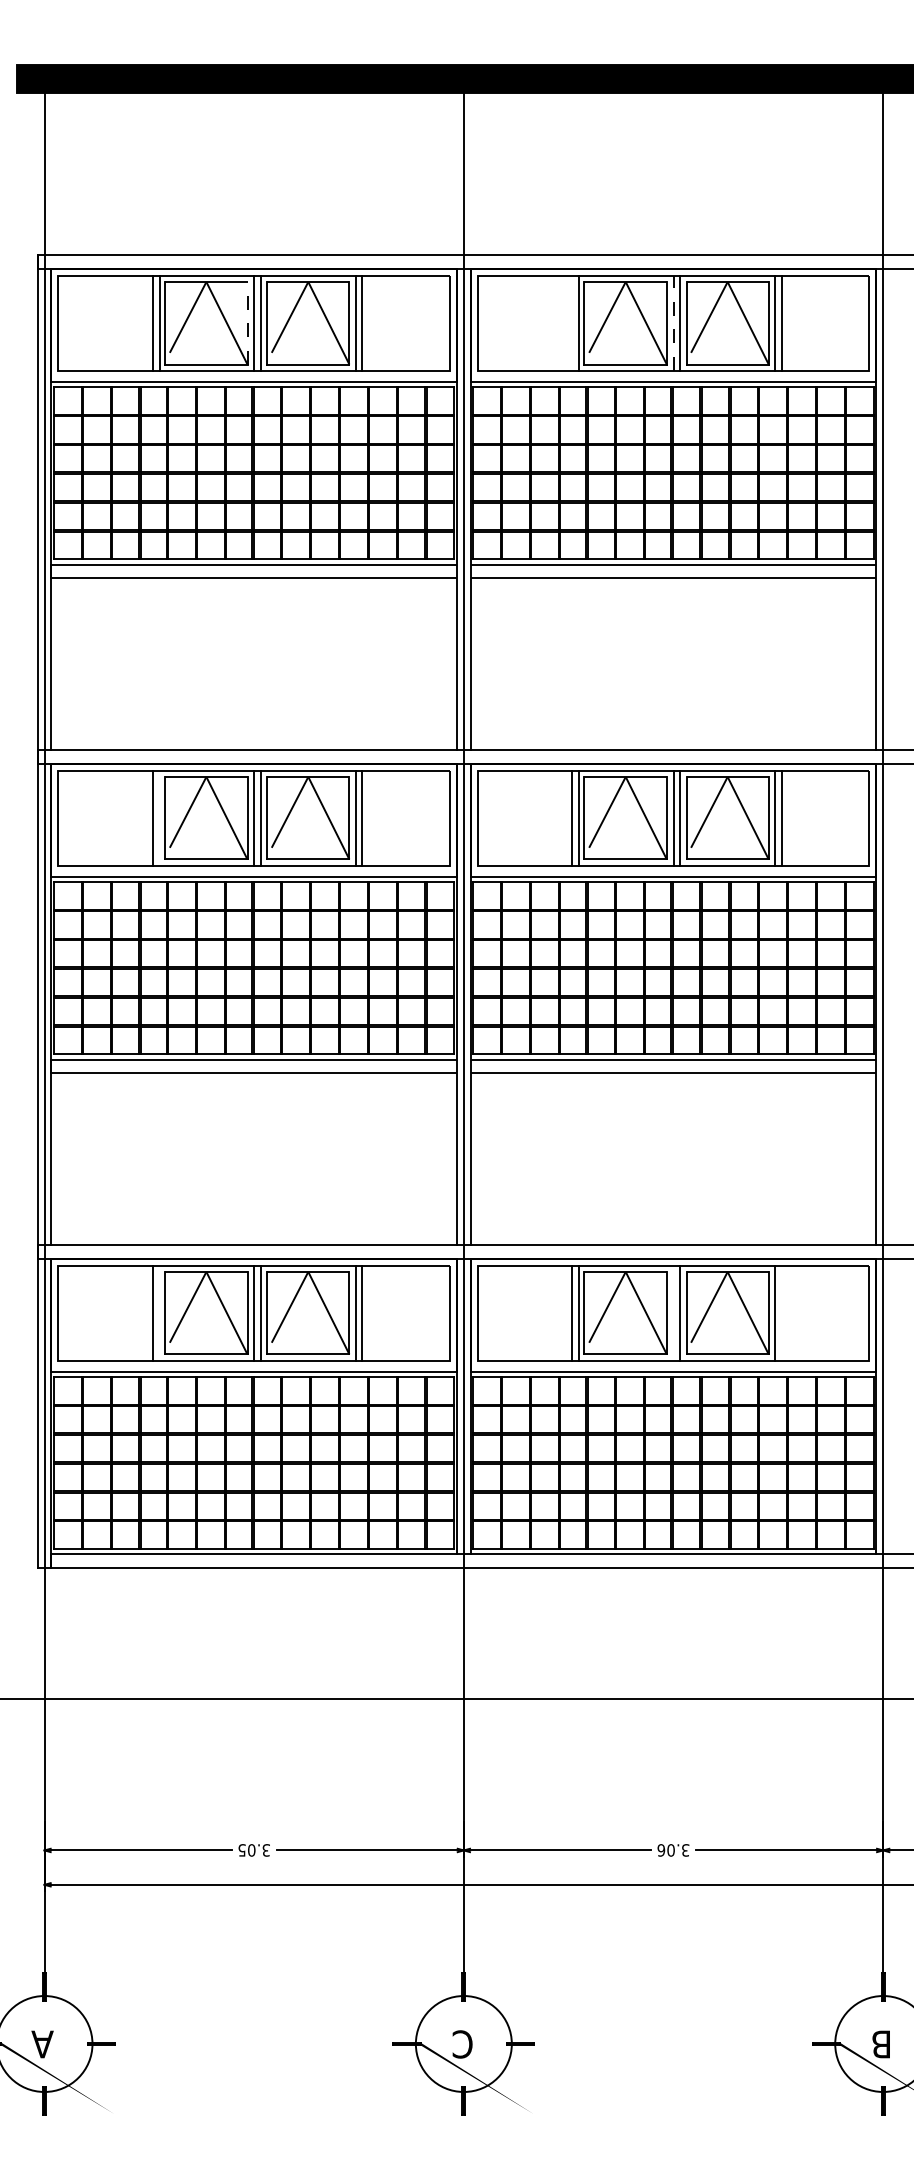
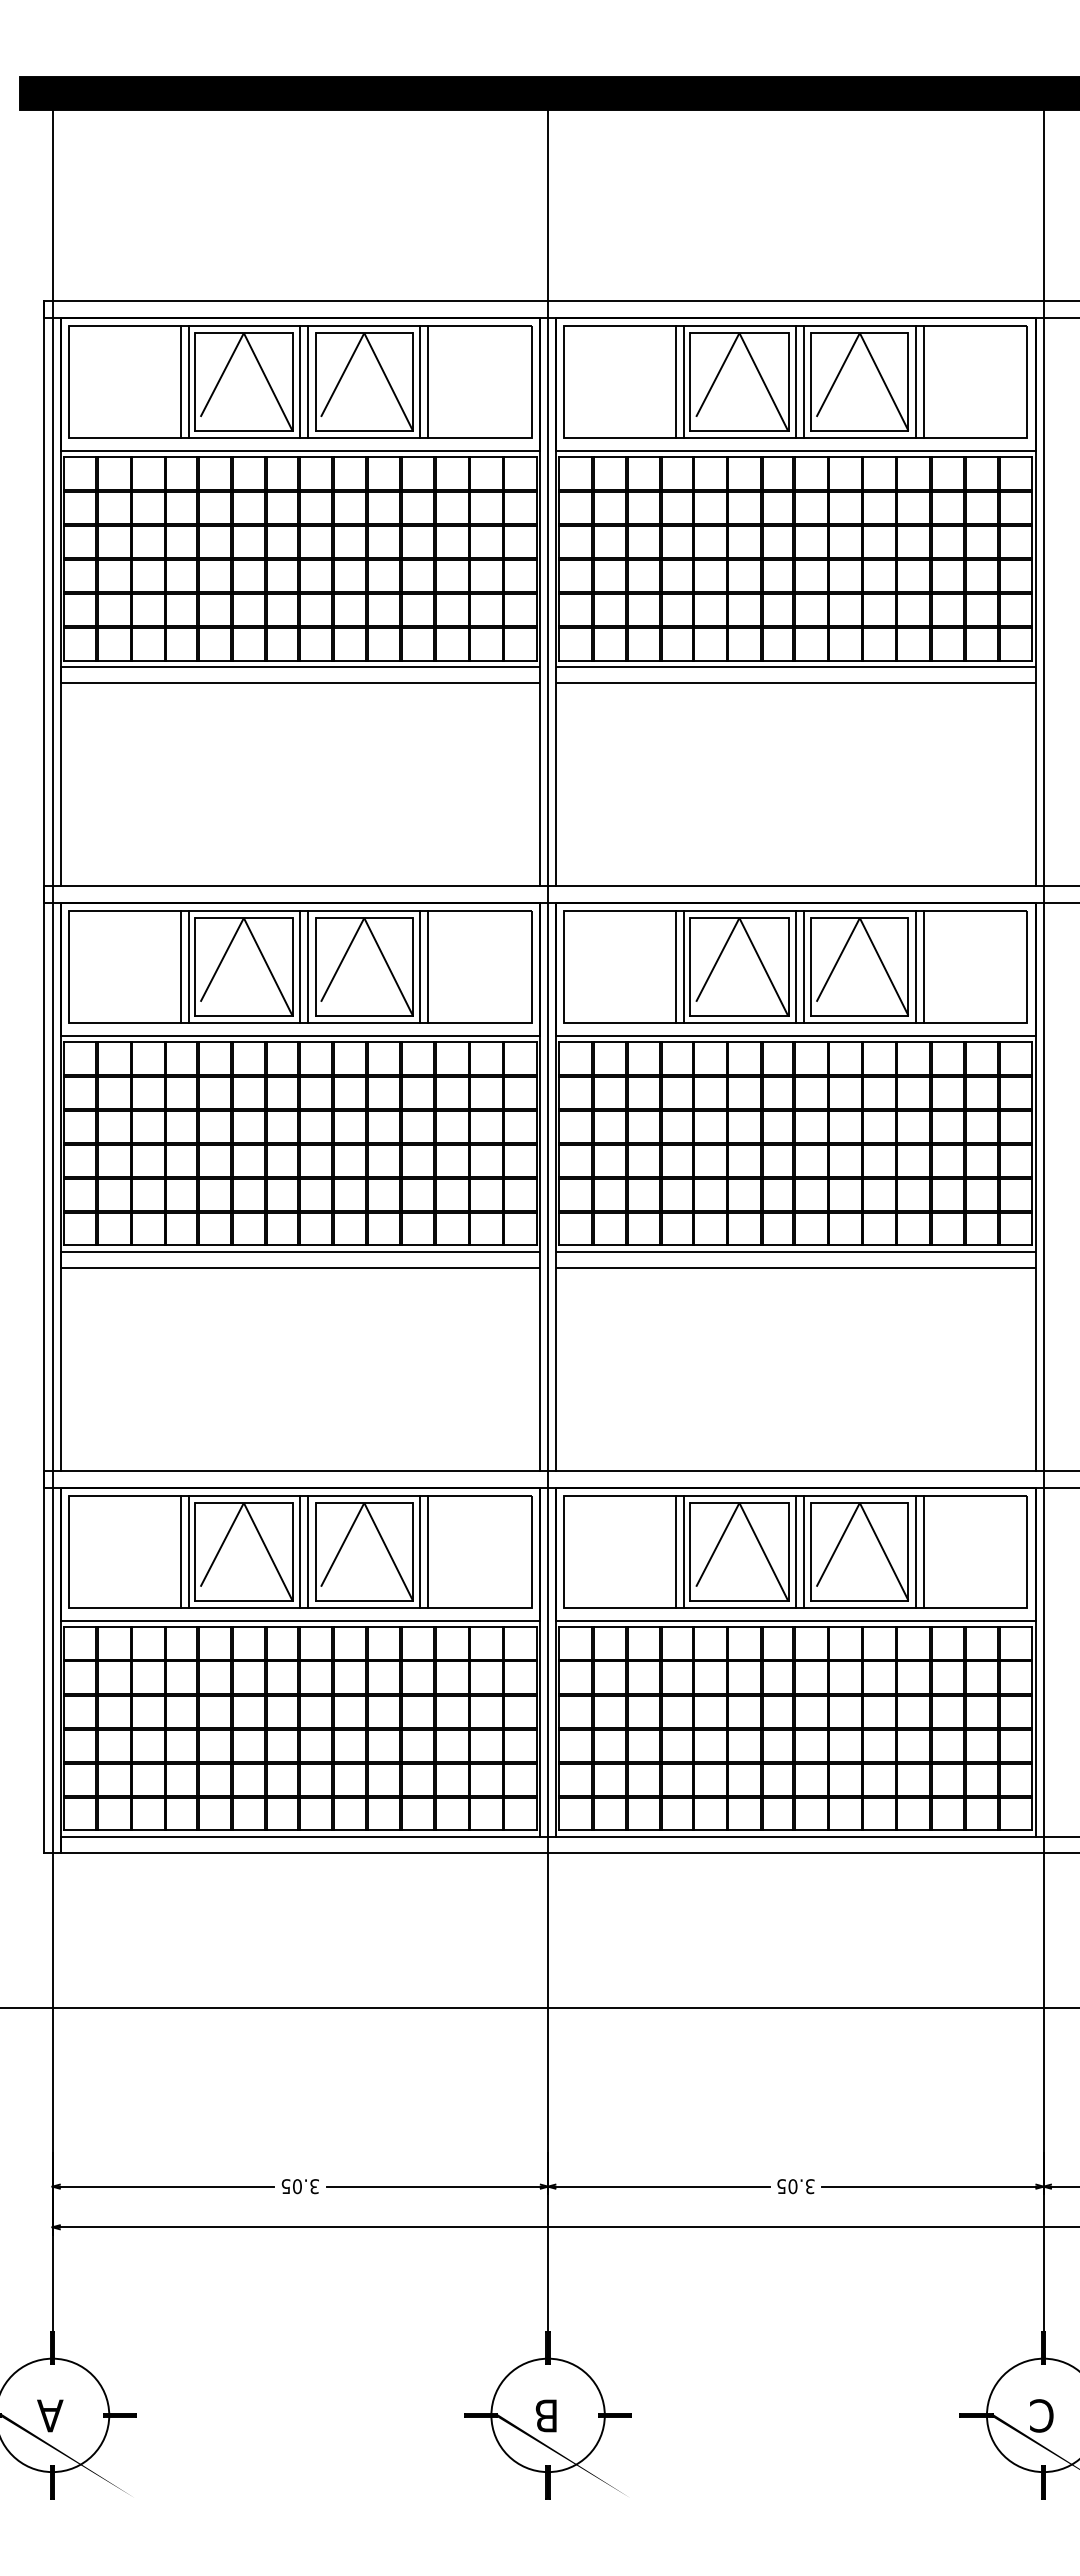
line: (248, 322) -> (293, 381), dashed -> solid
line: (572, 322) -> (676, 381), added
line: (673, 322) -> (795, 381), dashed -> solid
line: (159, 817) -> (188, 966), added
line: (159, 1312) -> (188, 1551), added
line: (673, 1312) -> (795, 1551), added
line: (781, 1312) -> (923, 1551), added
text: (661, 1850) -> (781, 2186), 3.06 -> 3.05
text: (462, 2044) -> (546, 2415), C -> B
text: (881, 2044) -> (1041, 2415), B -> C

